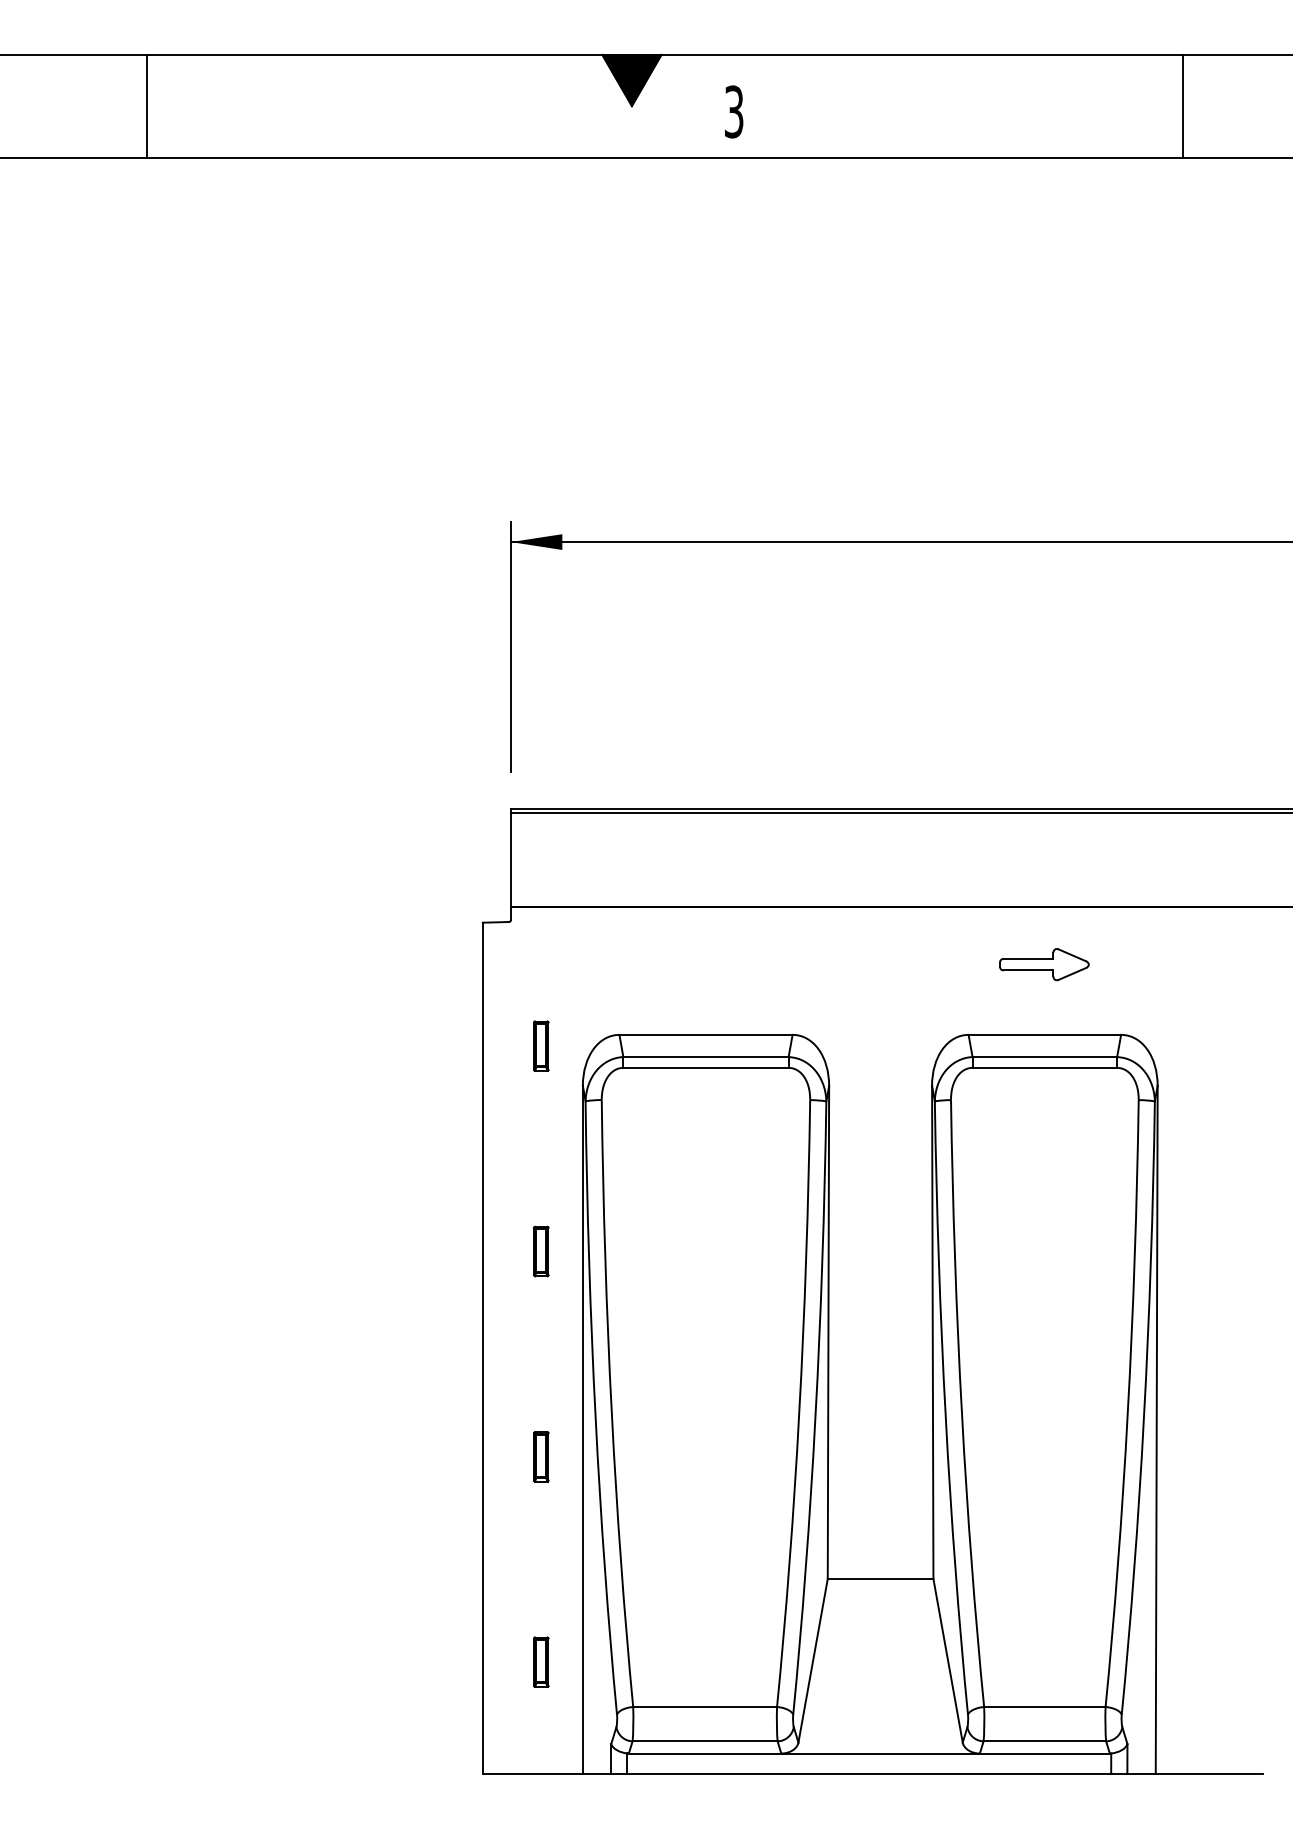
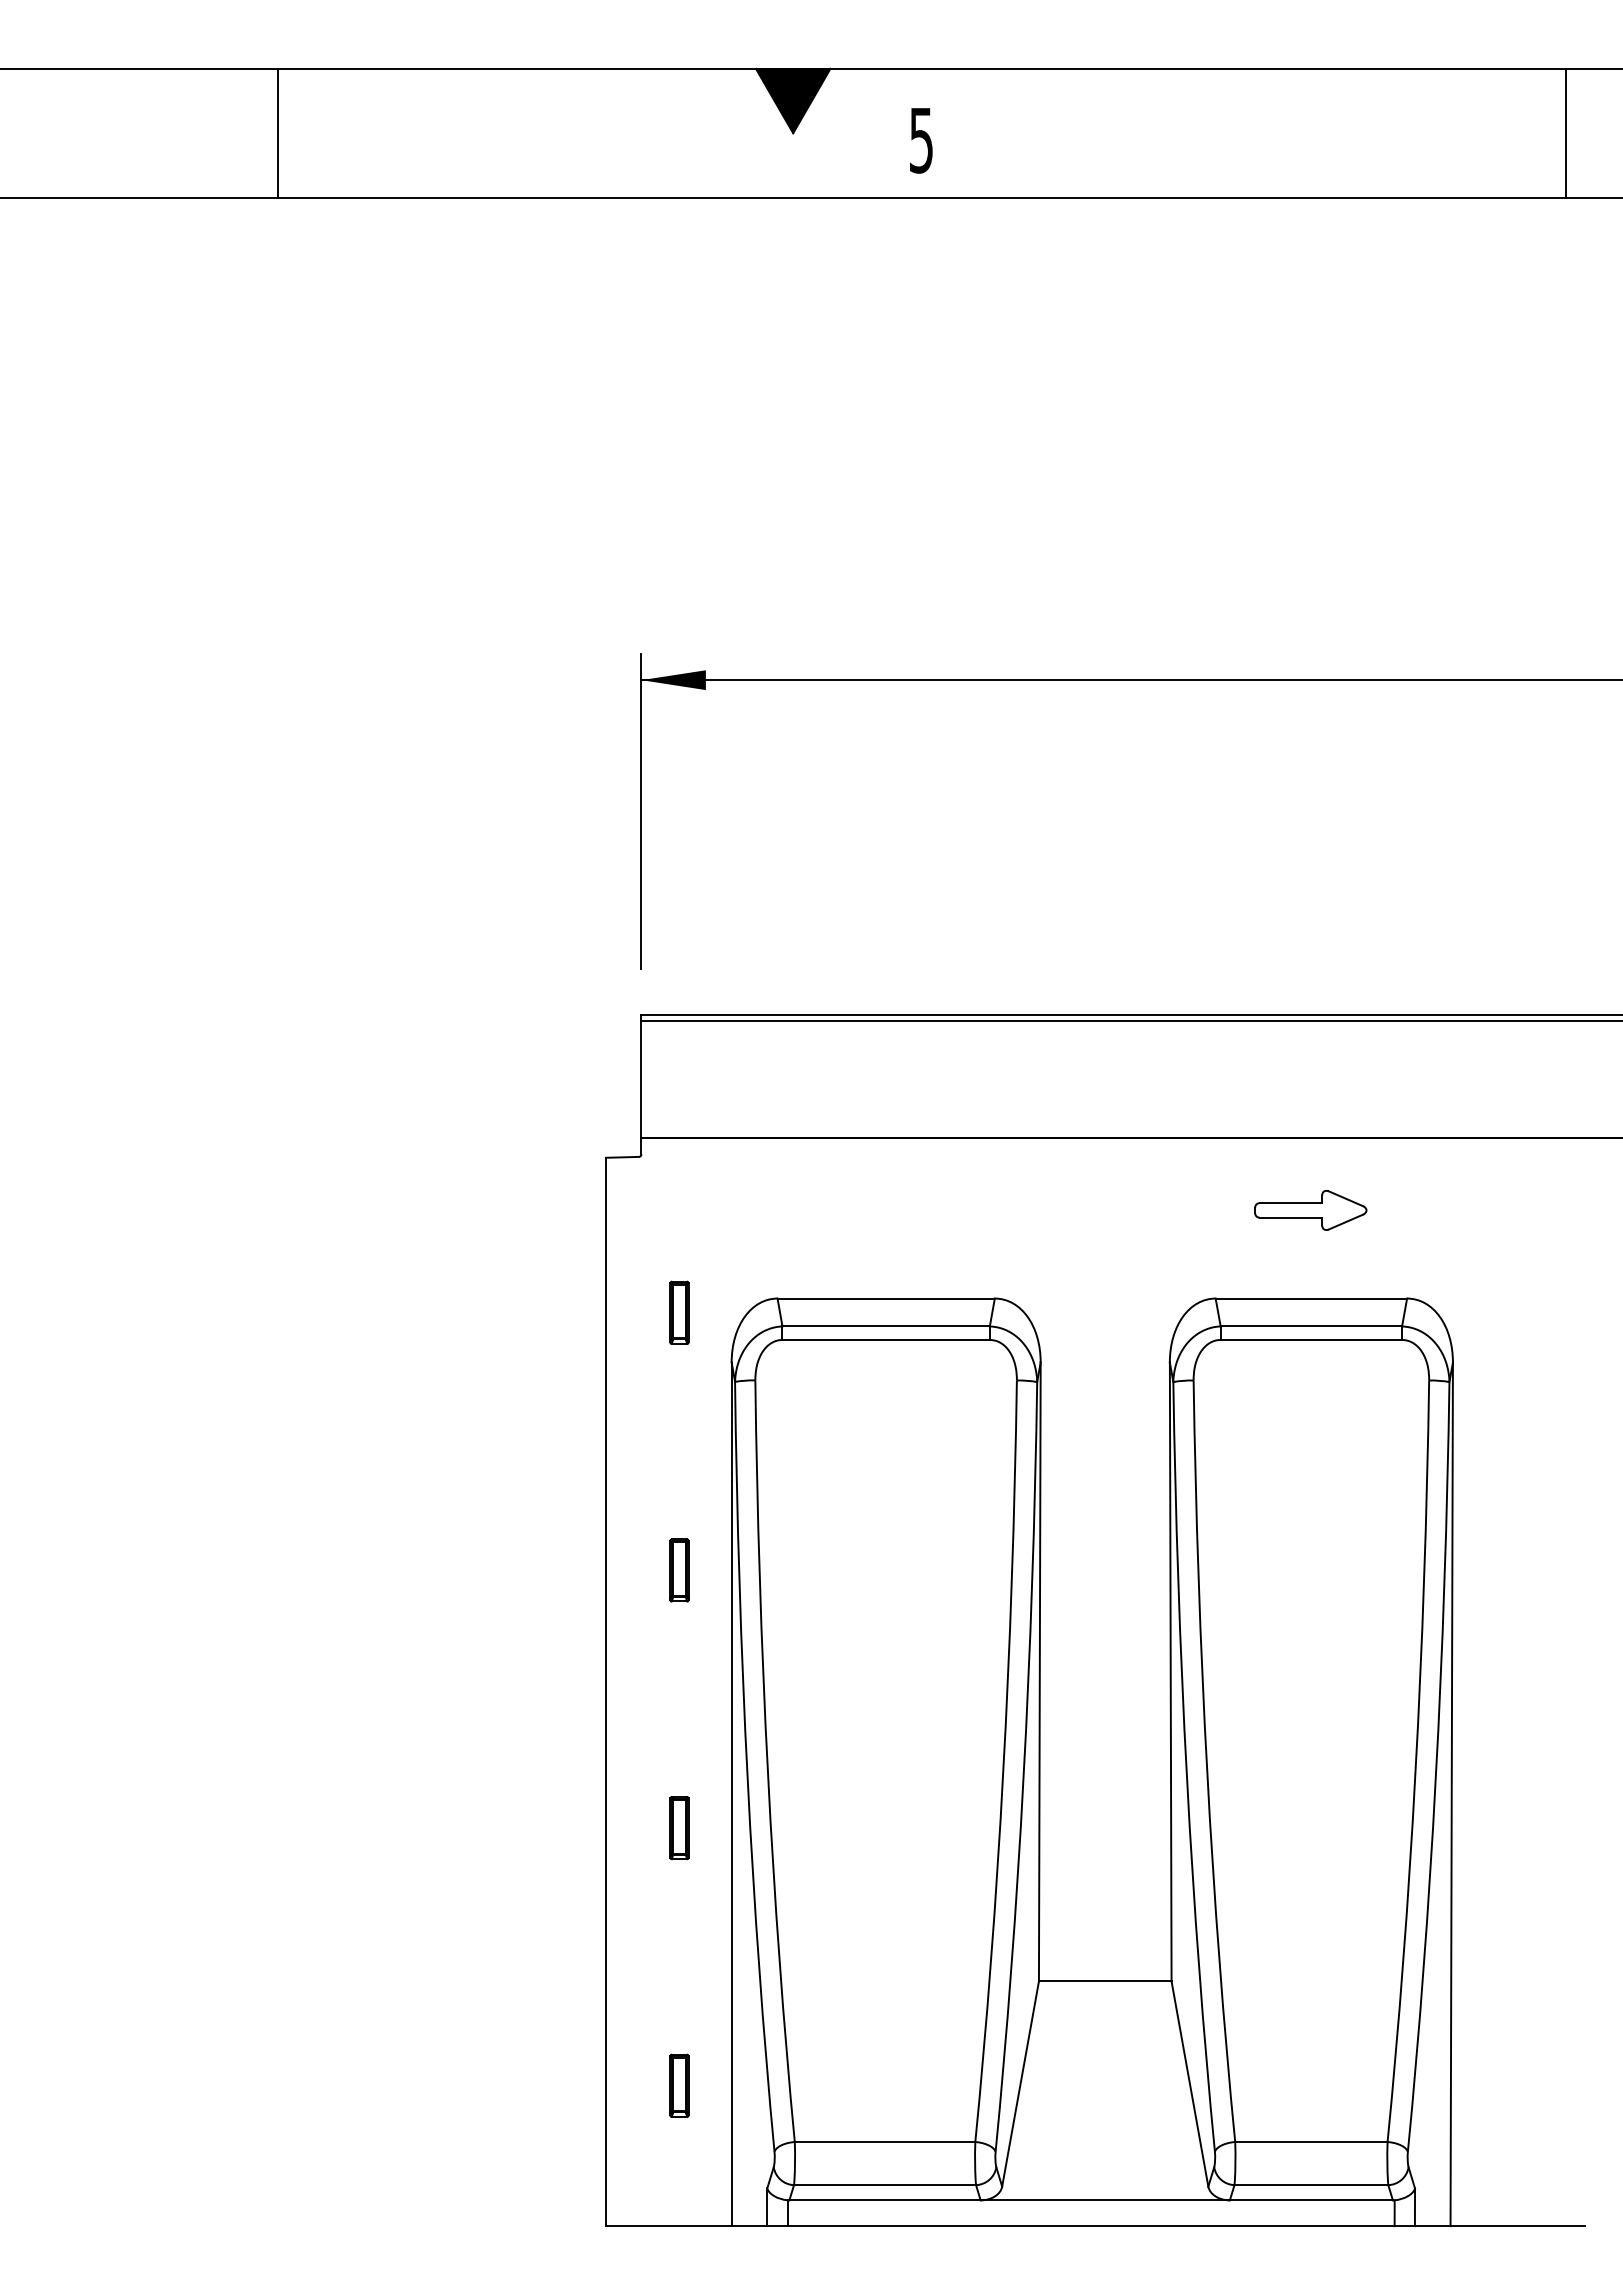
line: (146, 105) -> (277, 132), moved
line: (1182, 105) -> (1566, 132), moved
text: (734, 112) -> (921, 140), 3 -> 5

